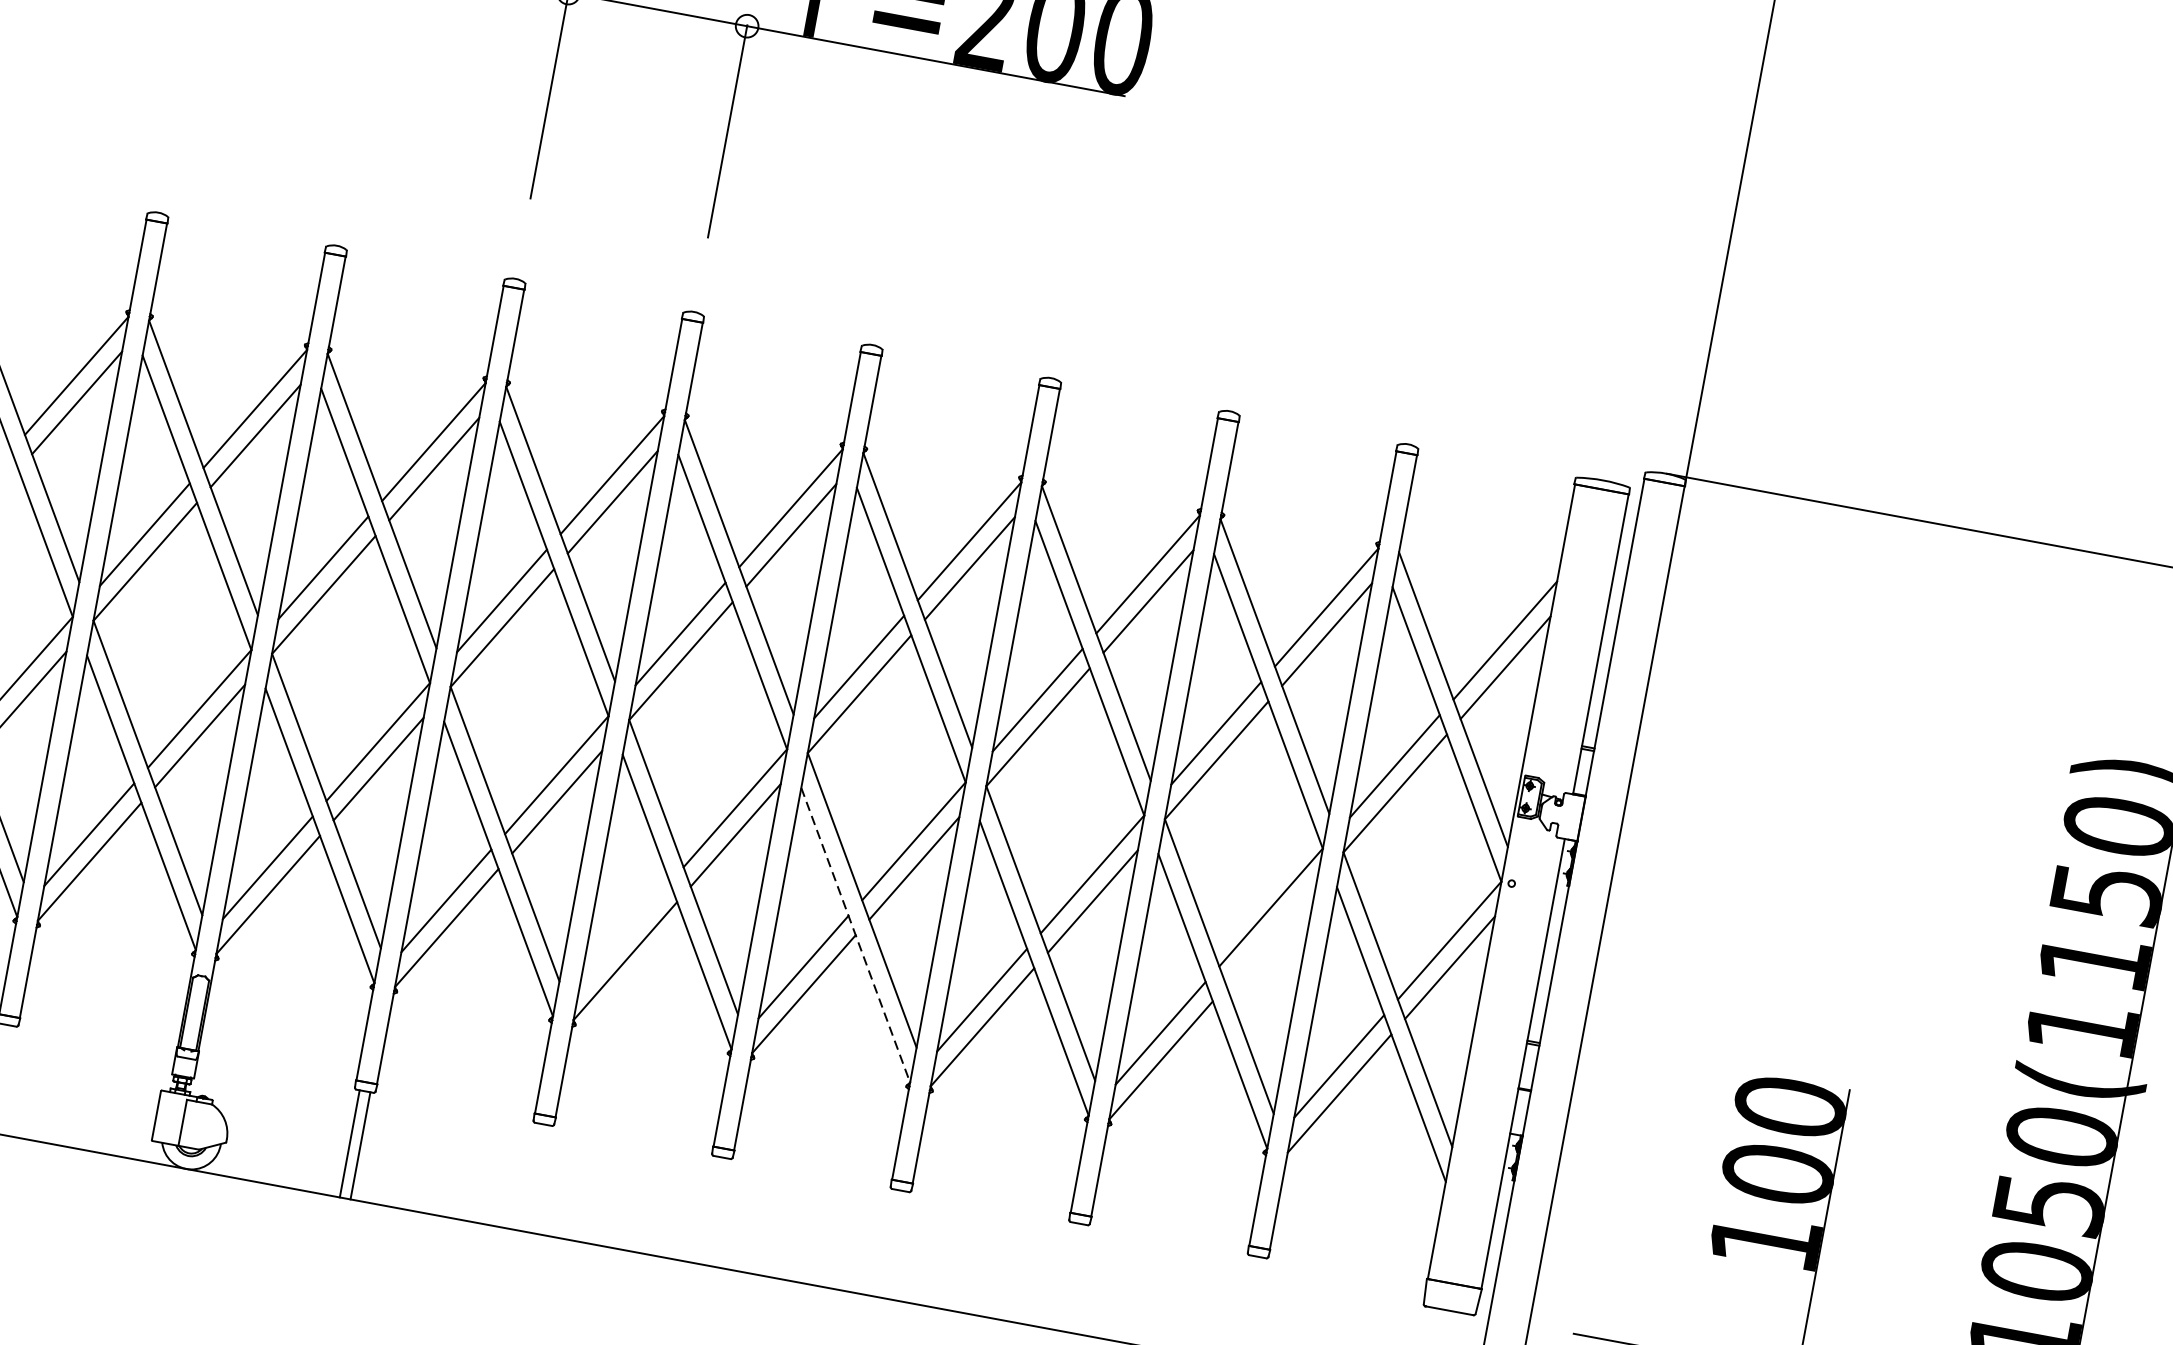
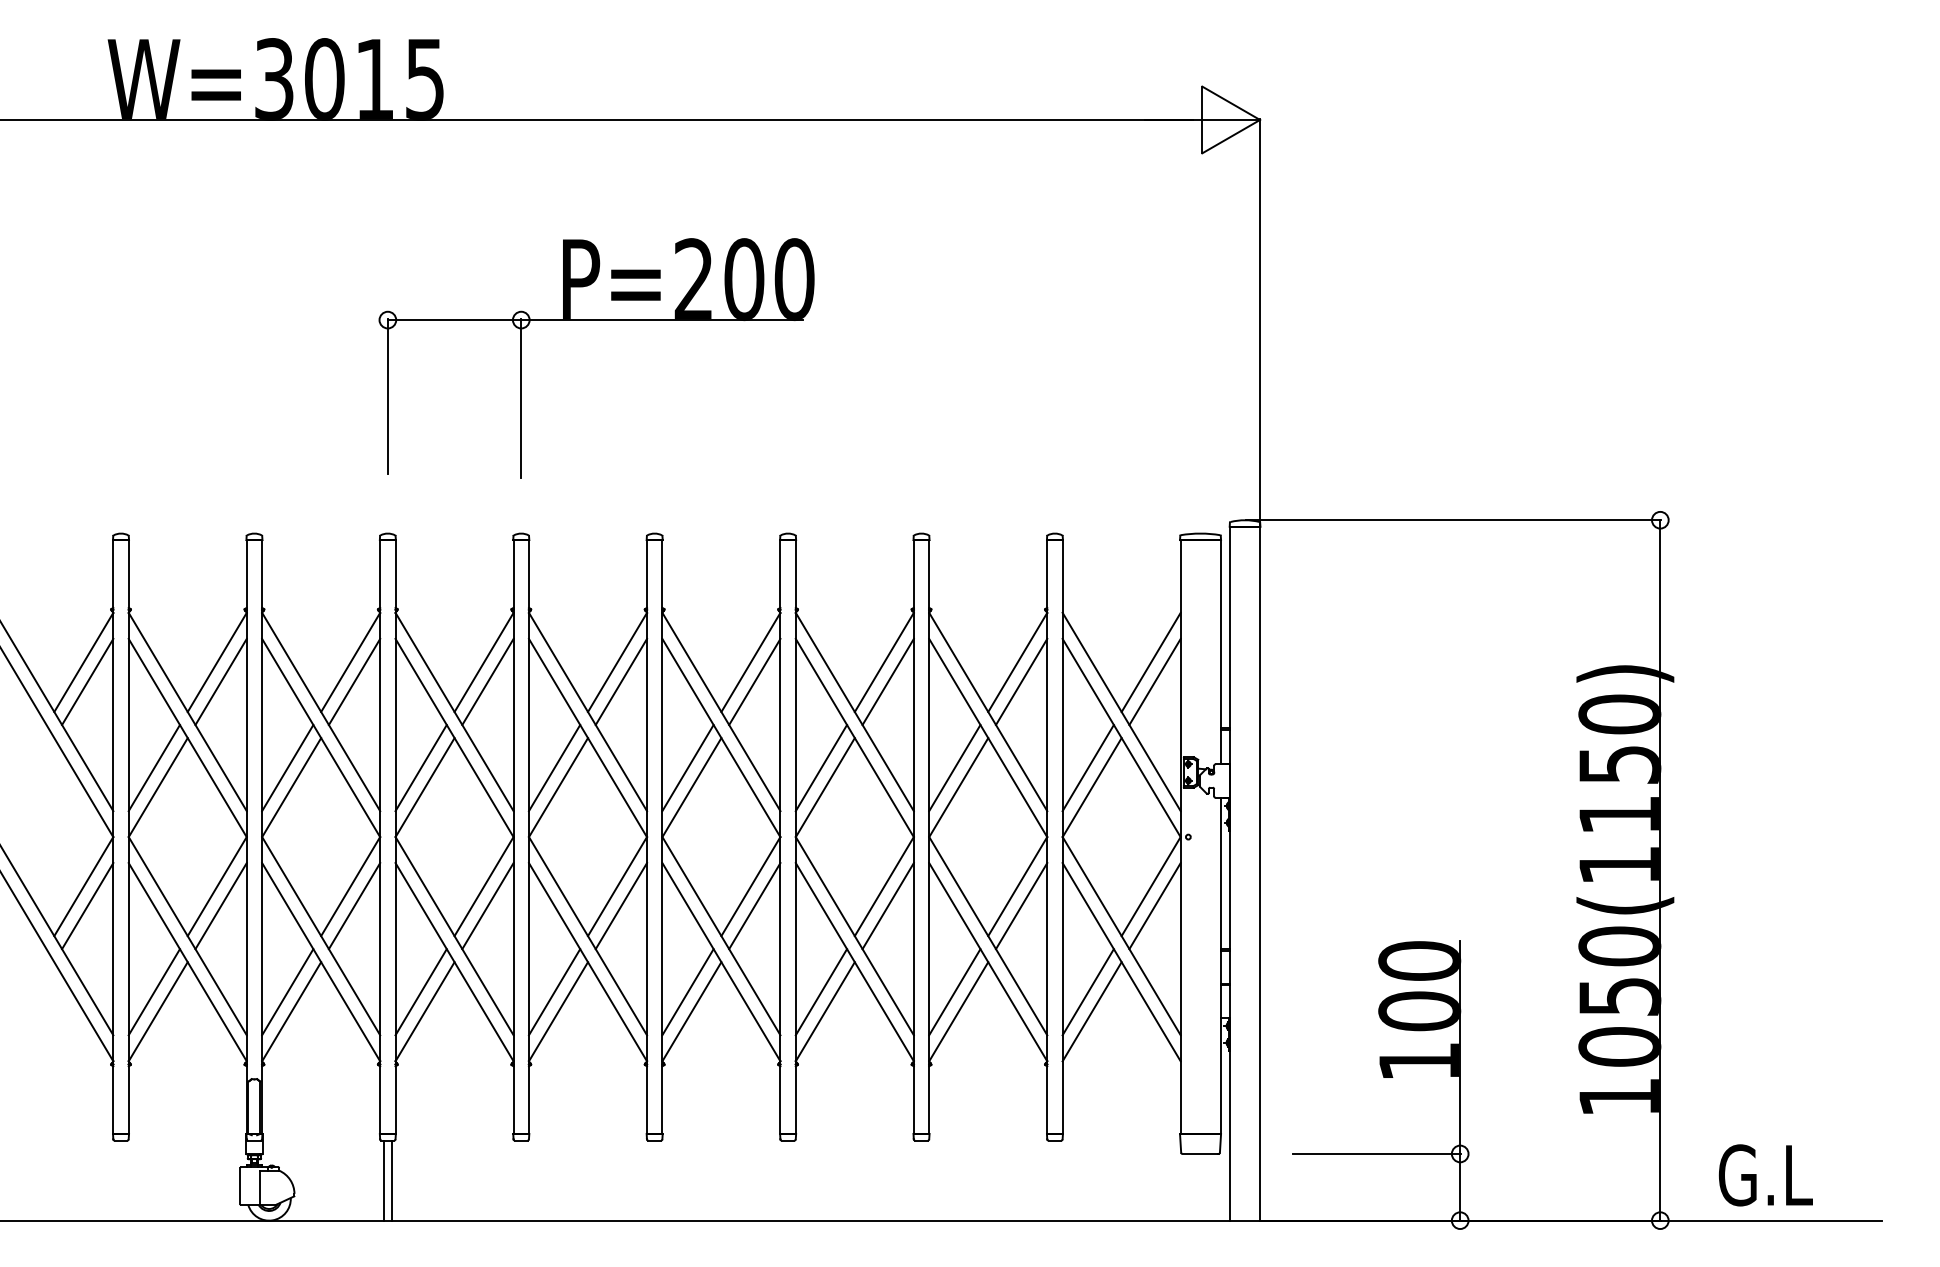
line: (624, 934) -> (554, 992), added
line: (855, 935) -> (721, 962), dashed -> solid
line: (1271, 935) -> (1021, 906), added

